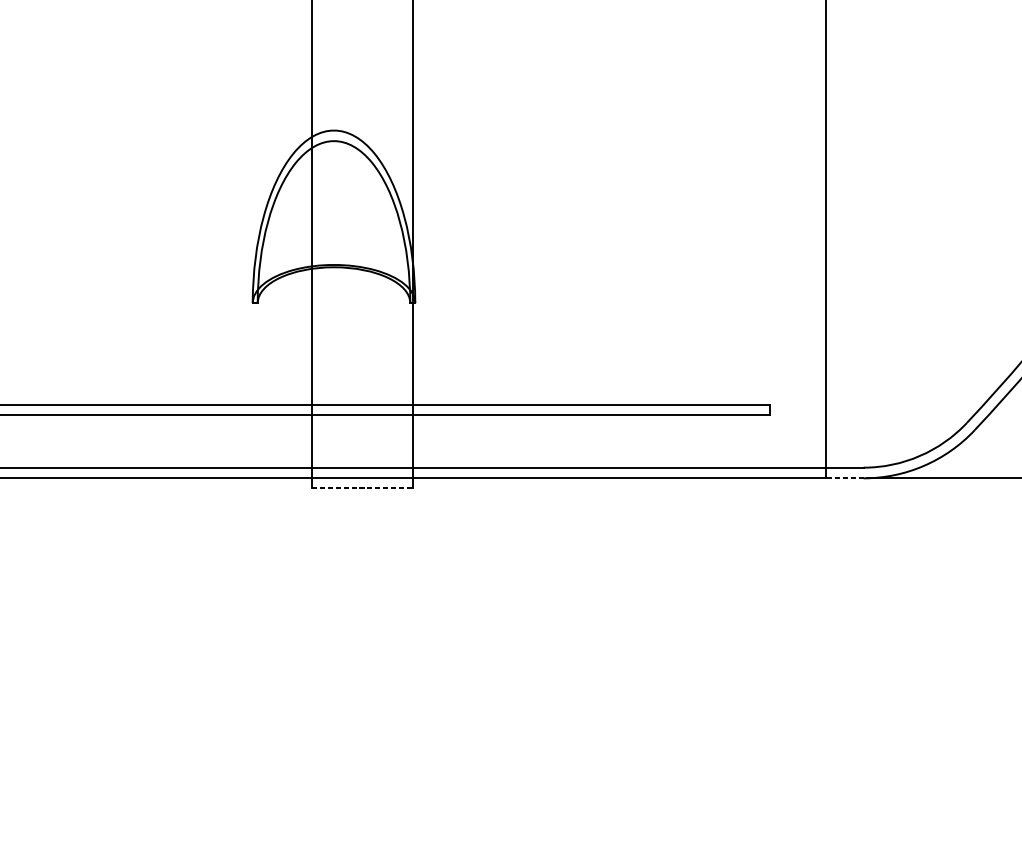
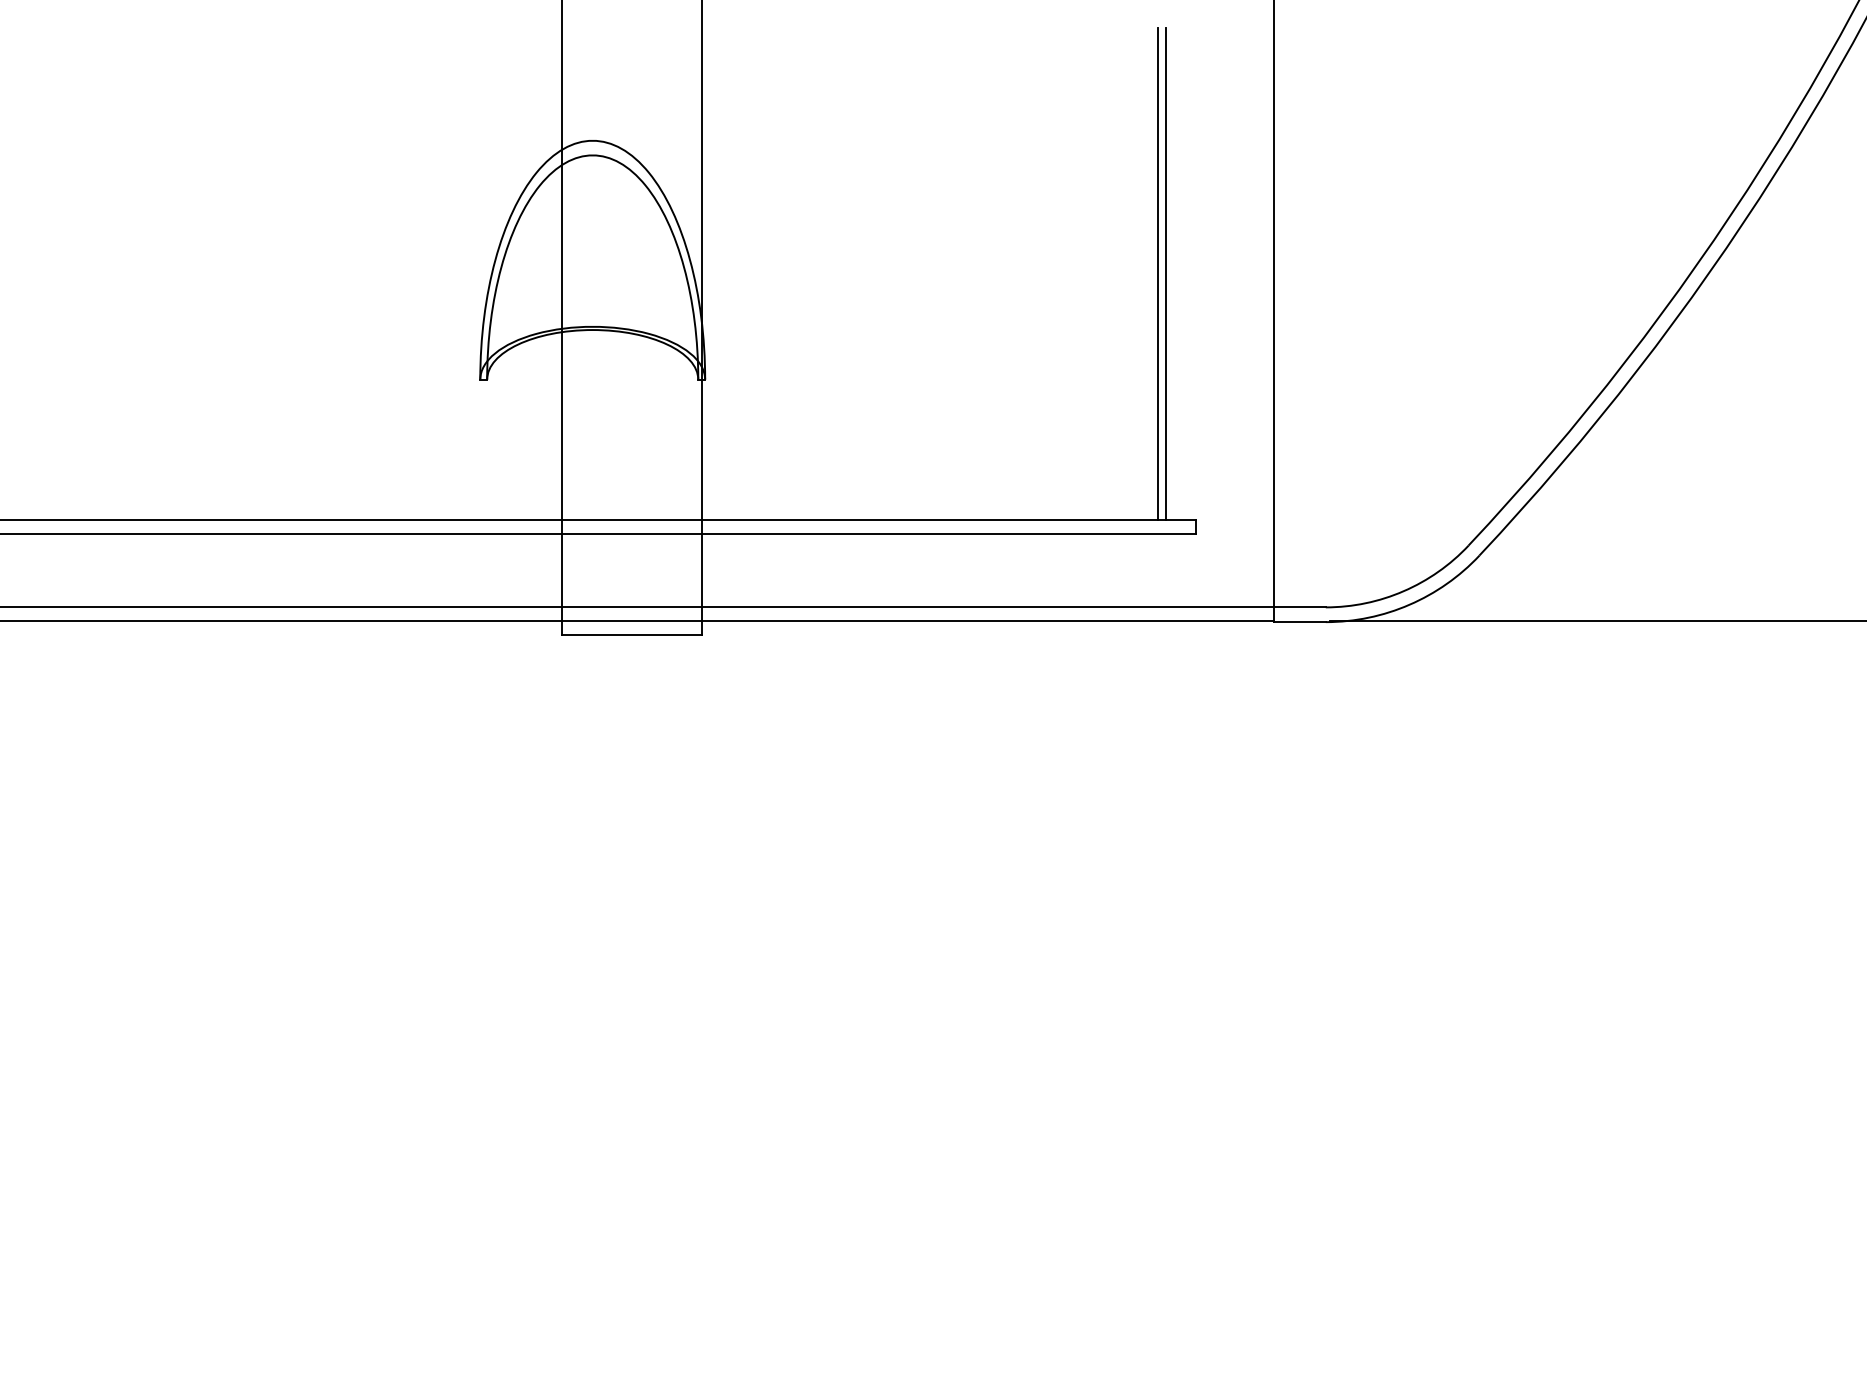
line: (742, 227) -> (1157, 274), added
line: (748, 227) -> (1166, 274), added
line: (845, 478) -> (1300, 622), dashed -> solid
line: (362, 487) -> (632, 635), dashed -> solid

